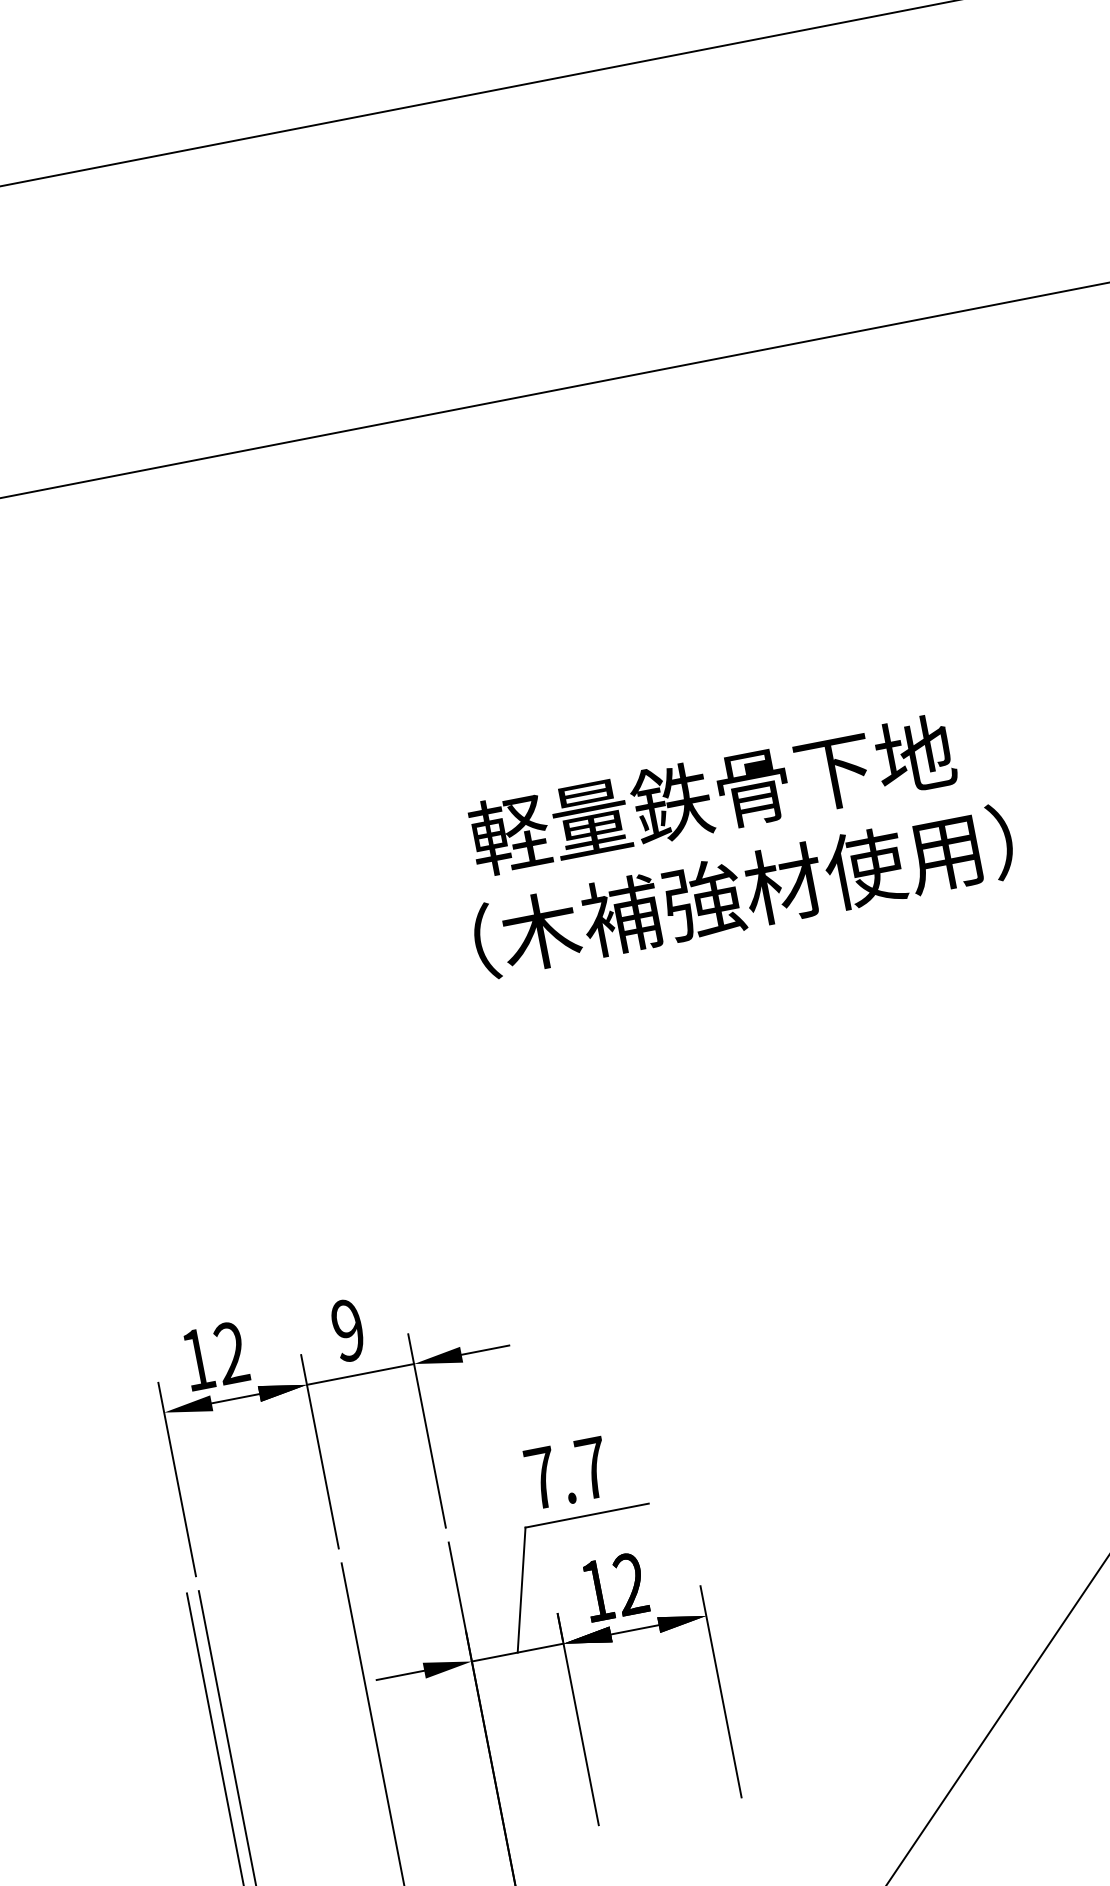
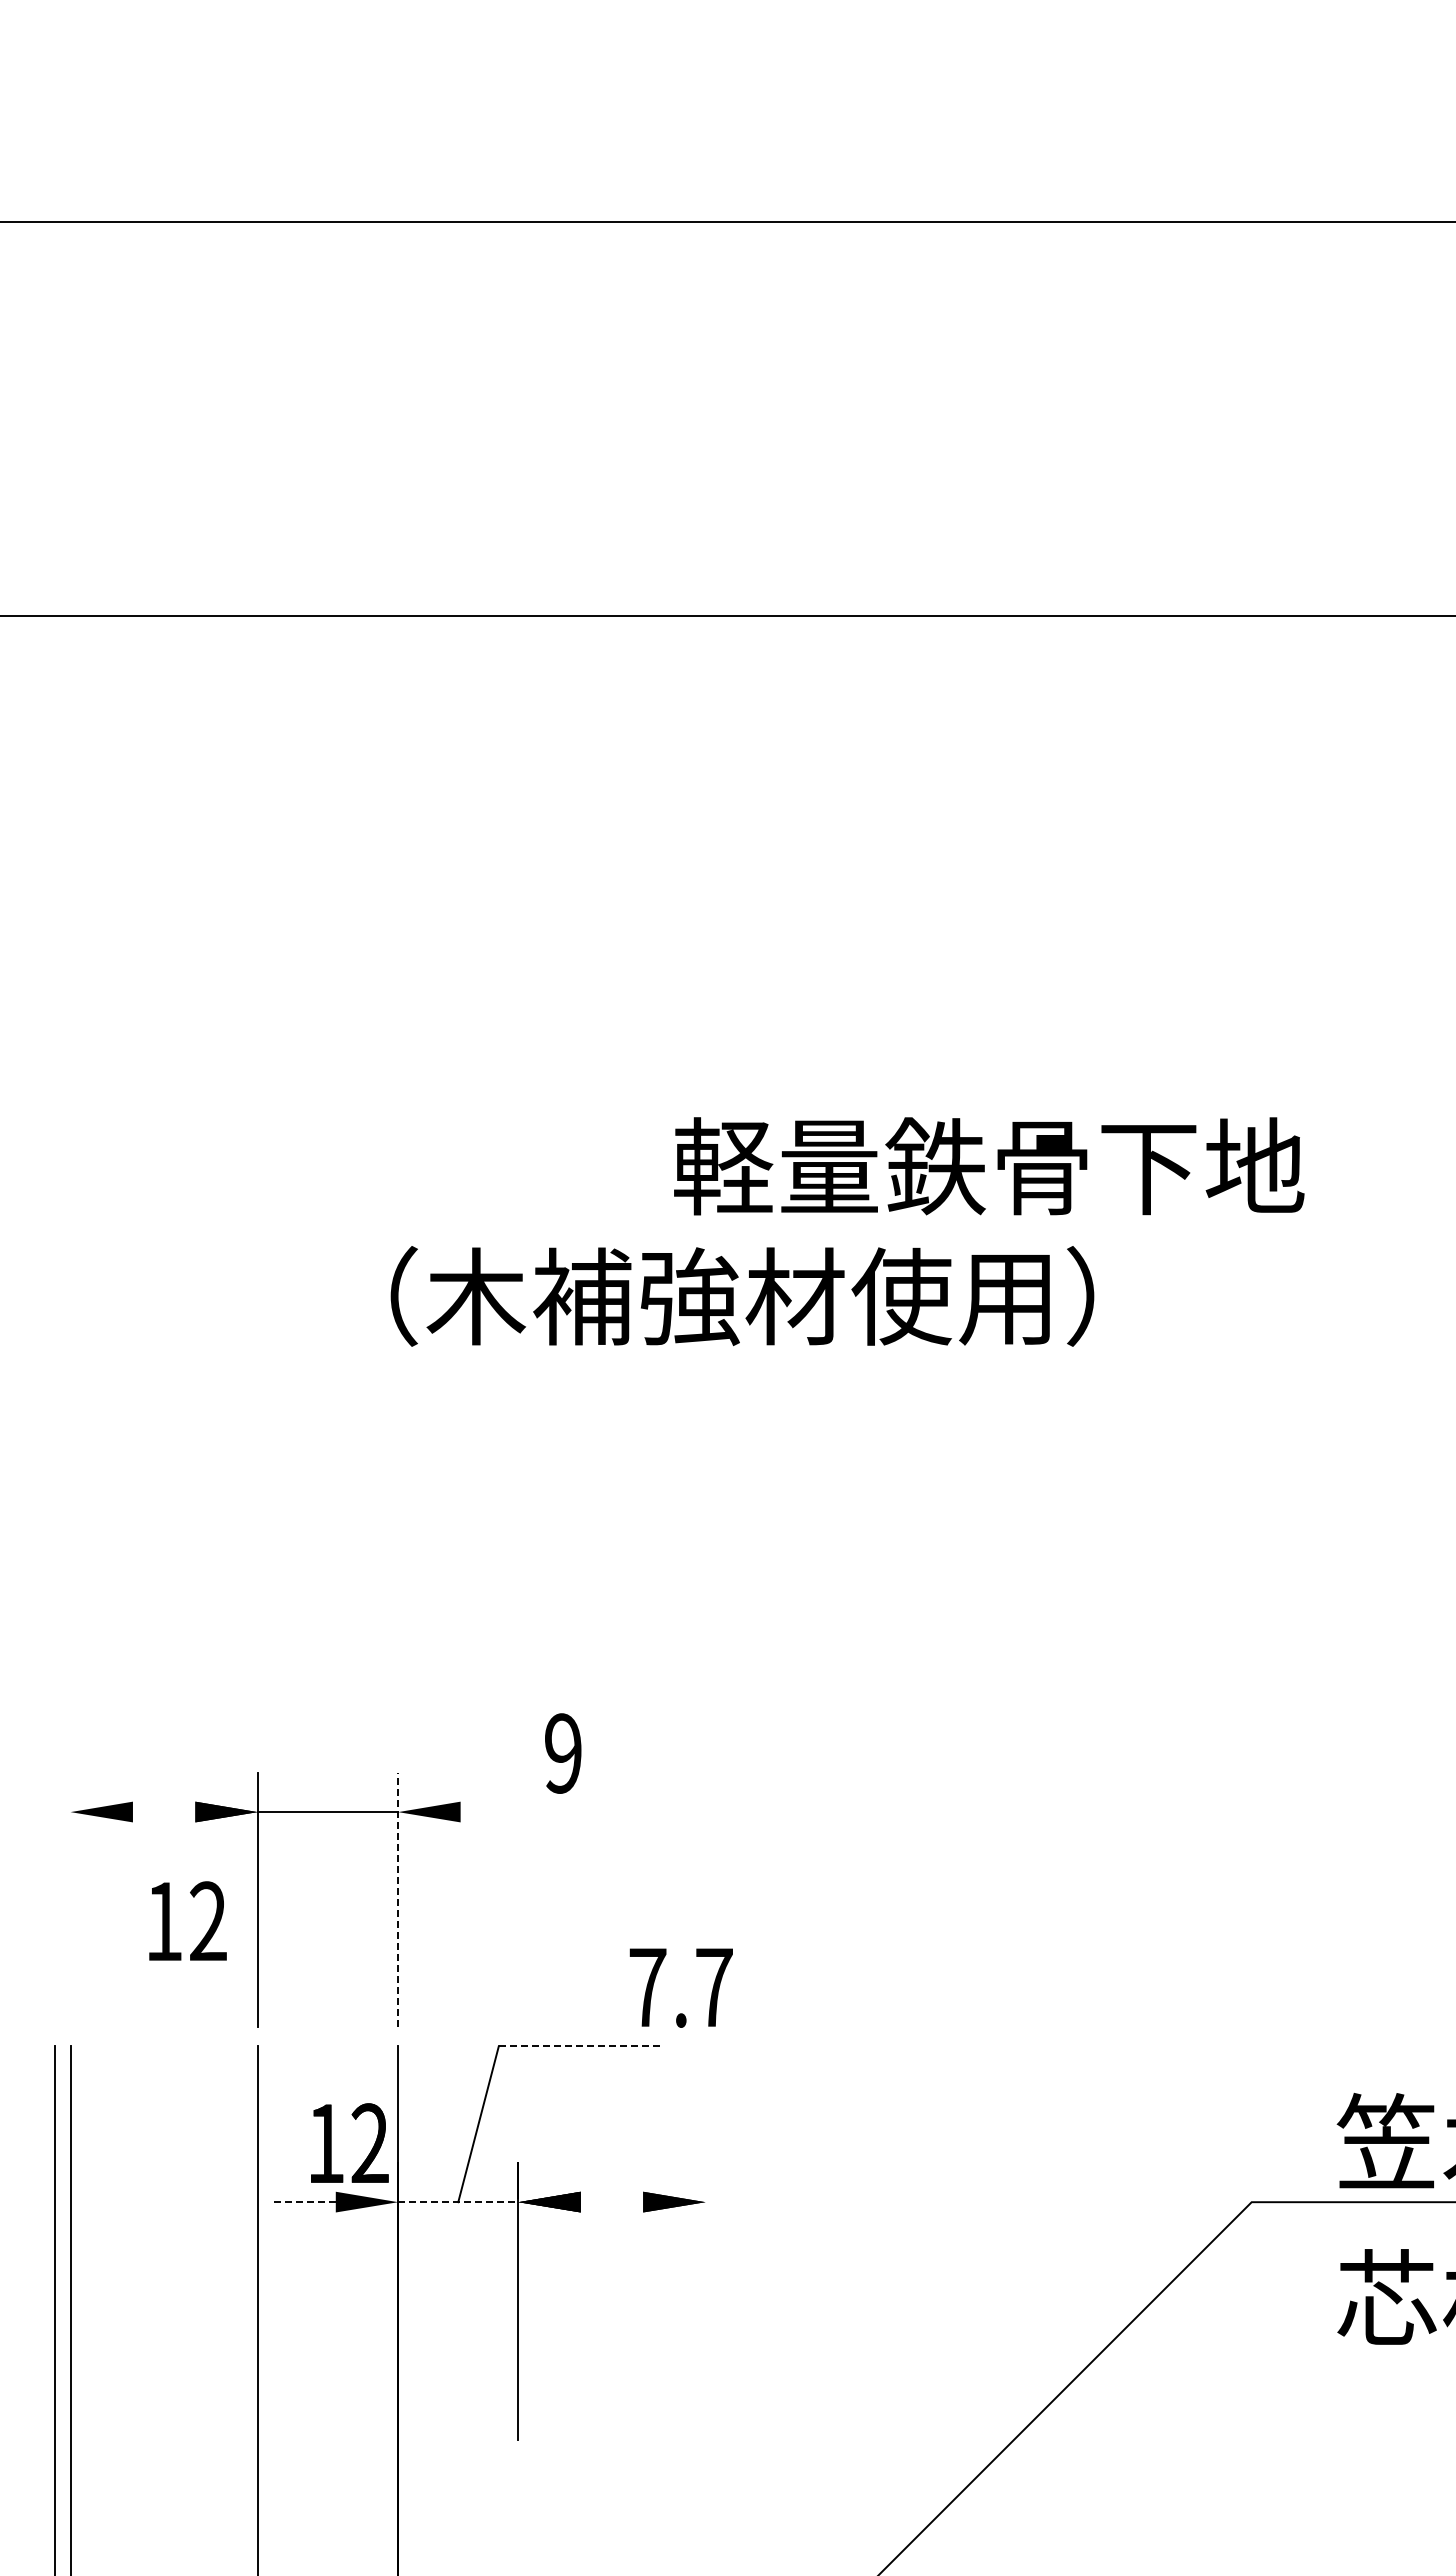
text: (712, 794) -> (989, 1166), moved
text: (743, 891) -> (742, 1296), moved
text: (348, 1330) -> (563, 1753), moved
line: (485, 1350) -> (491, 1812), removed
text: (215, 1355) -> (187, 1920), moved
line: (235, 1399) -> (163, 1812), removed
line: (427, 1430) -> (398, 1899), solid -> dashed
text: (566, 1473) -> (680, 1987), moved
line: (177, 1479) -> (70, 1899), removed
line: (587, 1515) -> (579, 2046), solid -> dashed
text: (615, 1586) -> (349, 2142), moved
line: (634, 1630) -> (611, 2202), removed
line: (517, 1652) -> (458, 2202), solid -> dashed
line: (400, 1675) -> (304, 2202), solid -> dashed
line: (720, 1691) -> (705, 2301), removed

